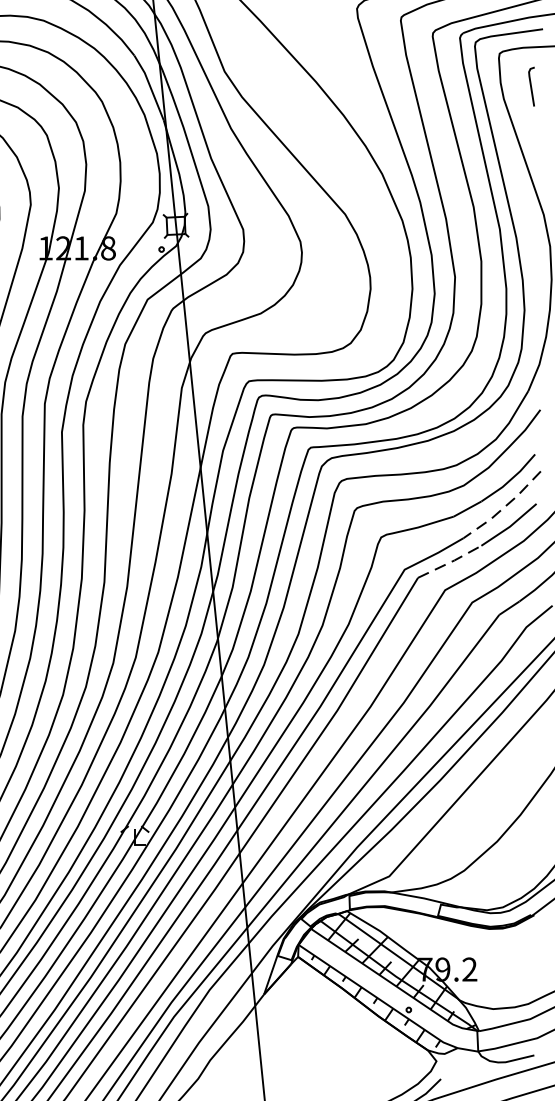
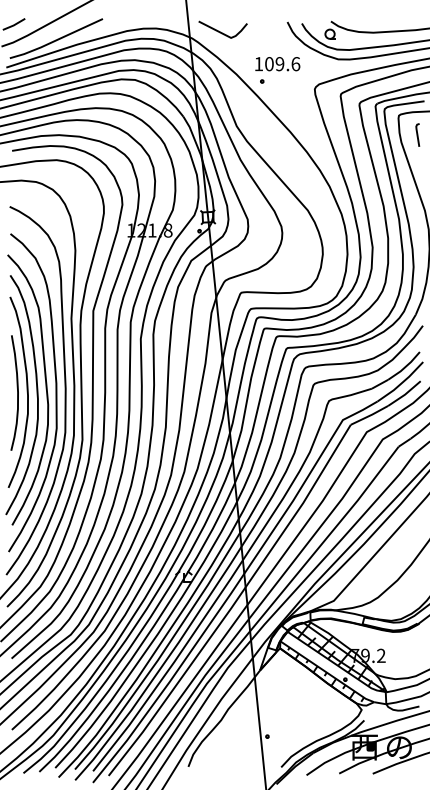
line: (503, 507) -> (401, 383), dashed -> solid
line: (451, 562) -> (370, 415), dashed -> solid

